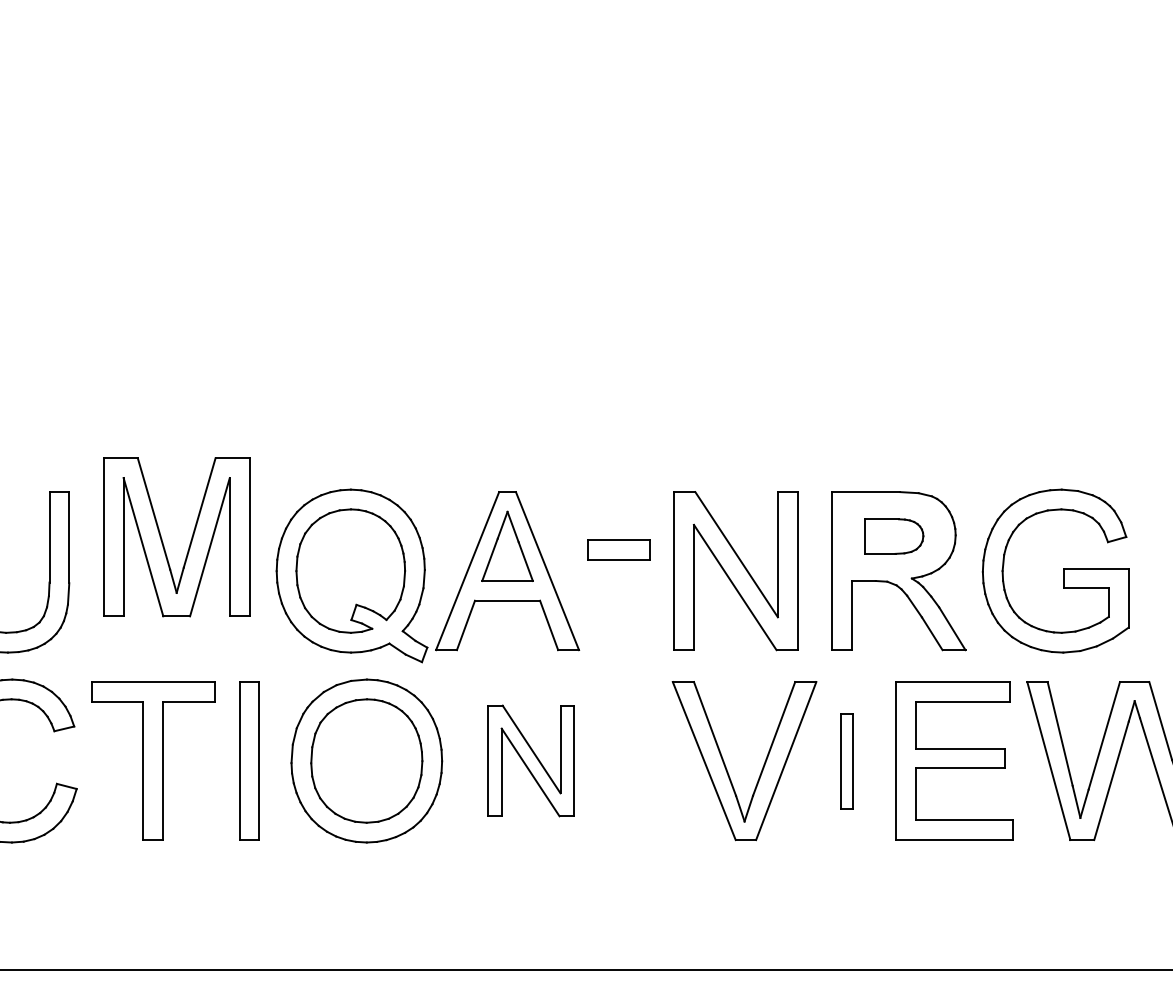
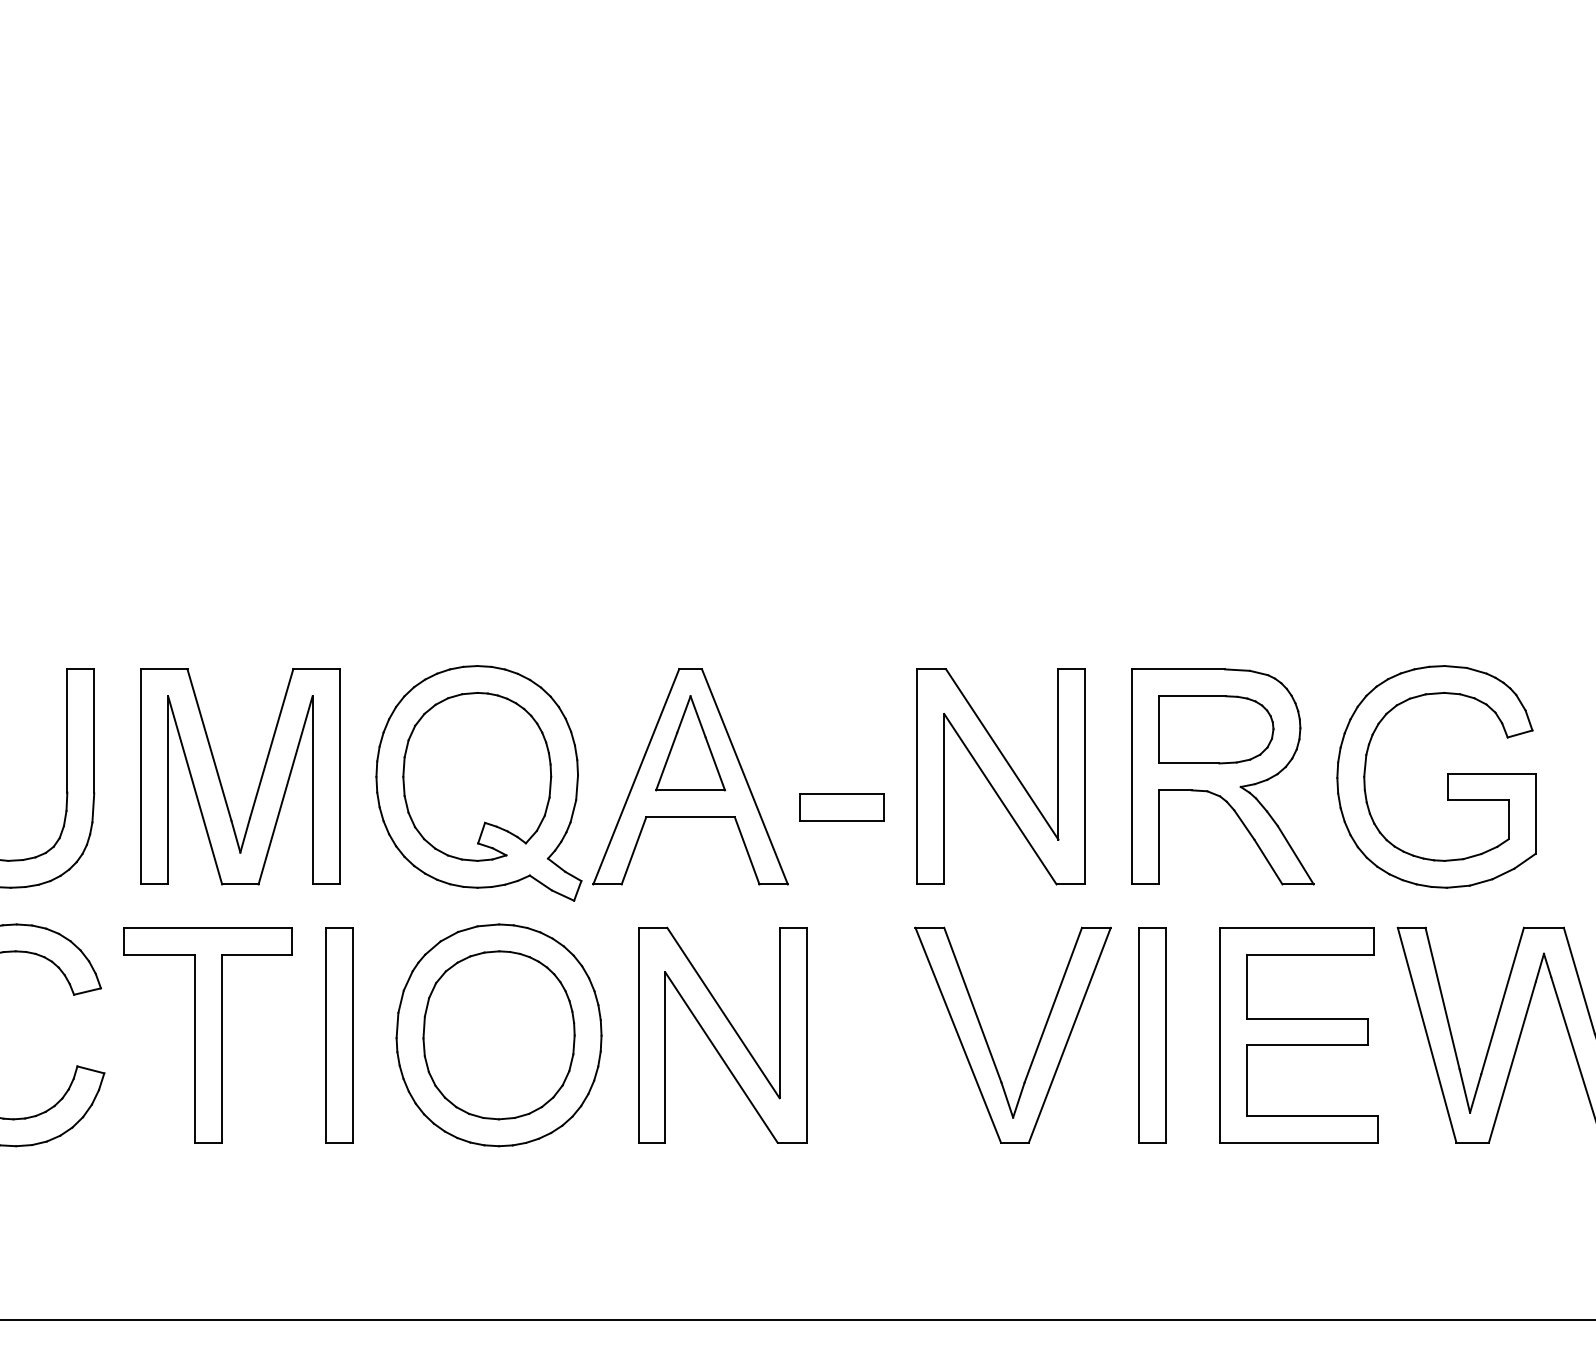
part: (894, 536) -> (1216, 729), size x1.43
part: (190, 540) -> (259, 781), moved
part: (618, 550) -> (841, 807), moved
part: (531, 760) -> (722, 1034), size x1.43
part: (847, 761) -> (1152, 1035), size x1.67

